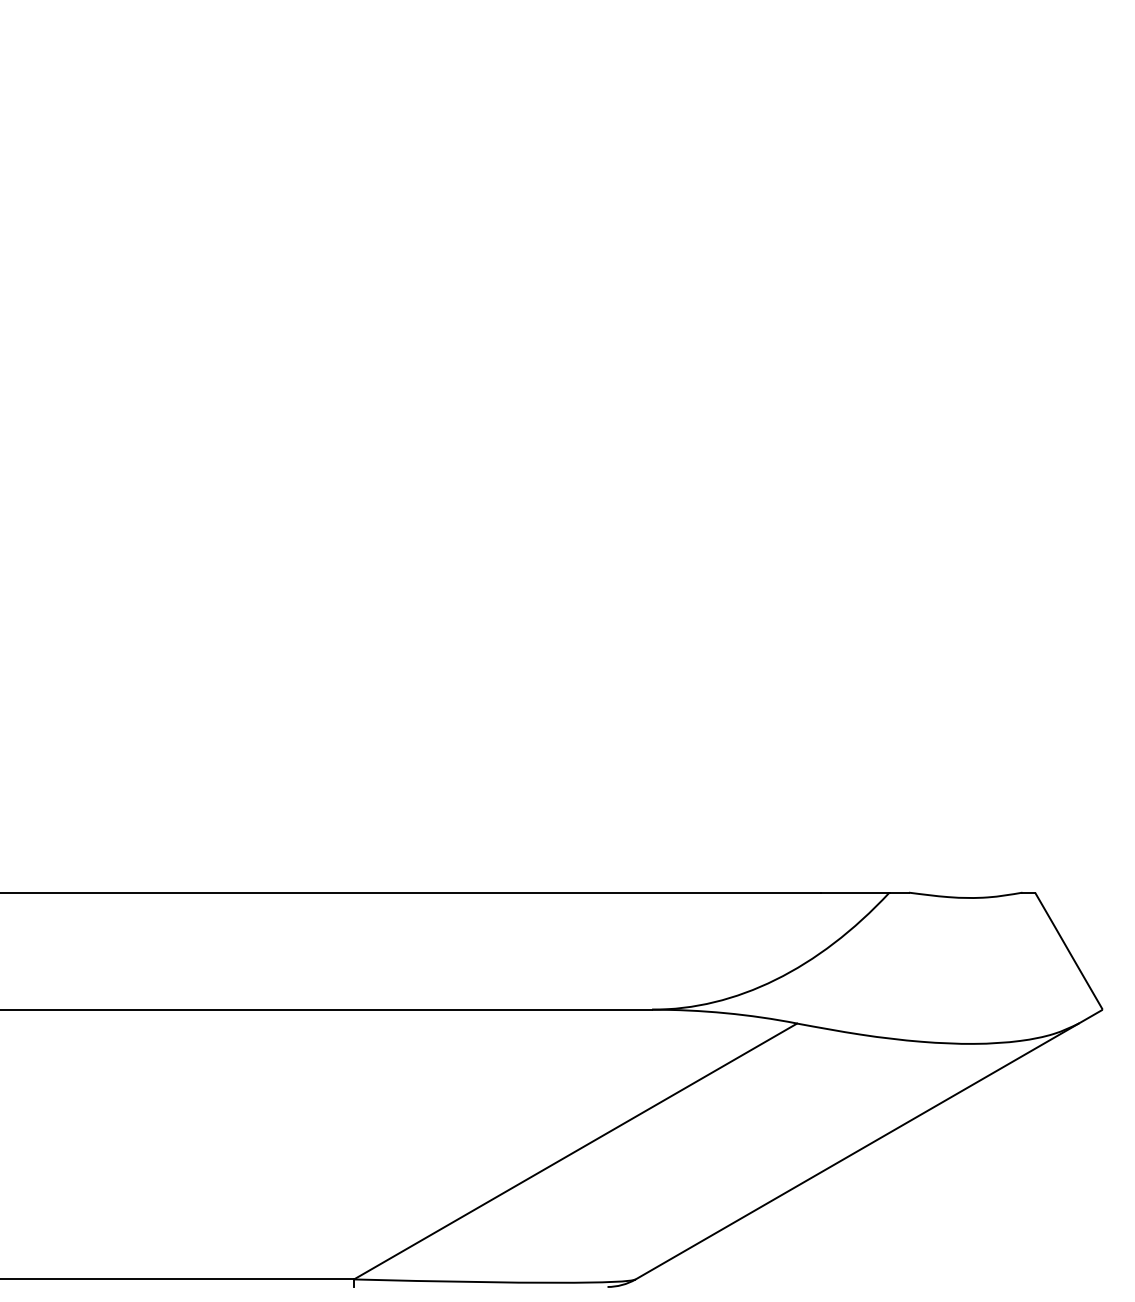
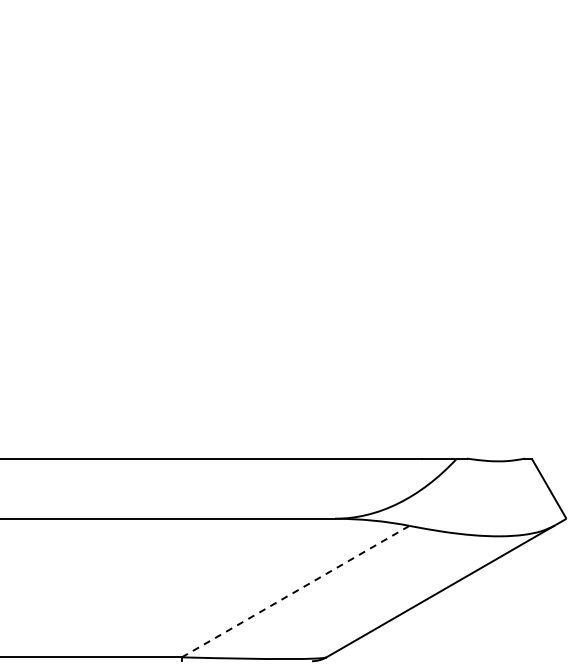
line: (577, 1151) -> (296, 591), solid -> dashed

